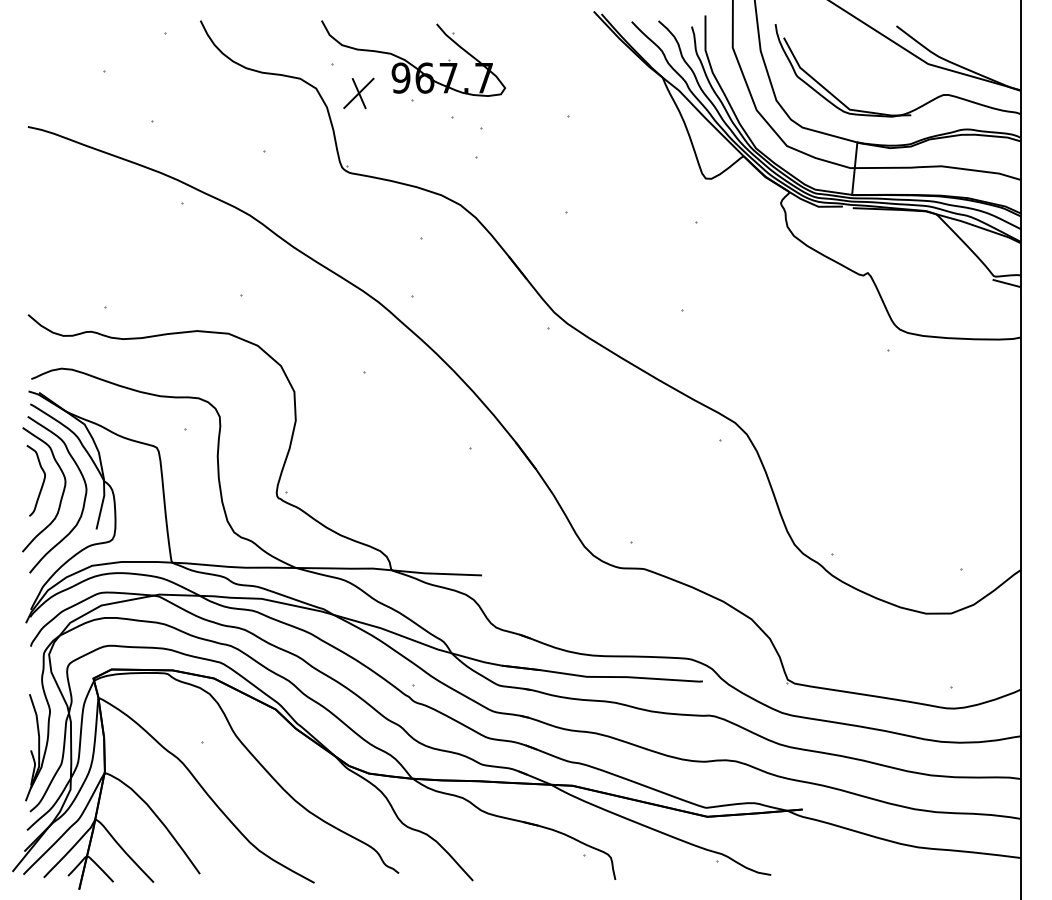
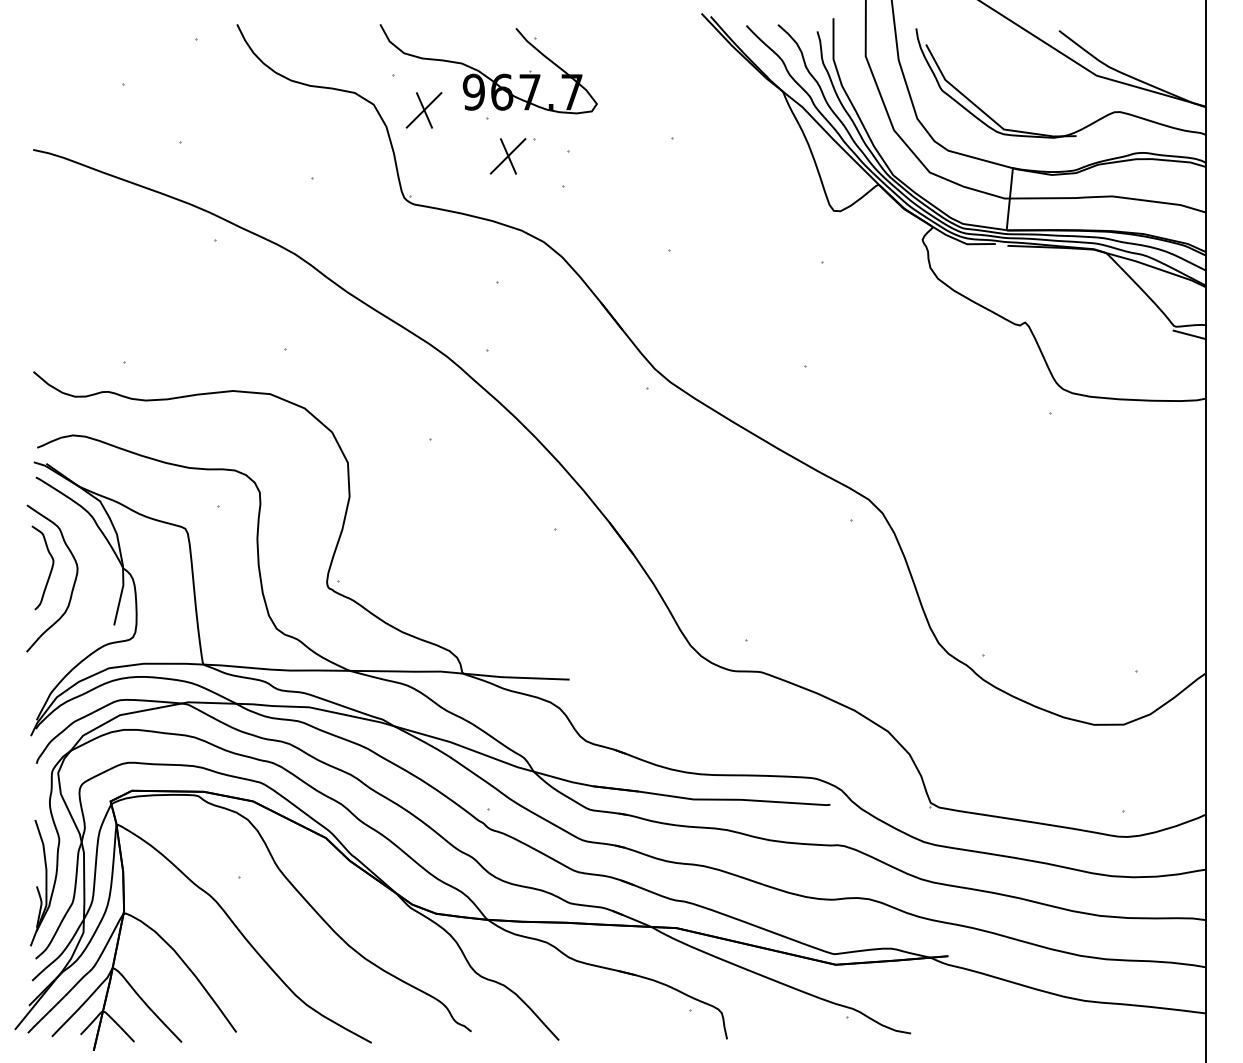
part: (429, 132) -> (507, 156), added
curve: (84, 499) -> (99, 589), removed

